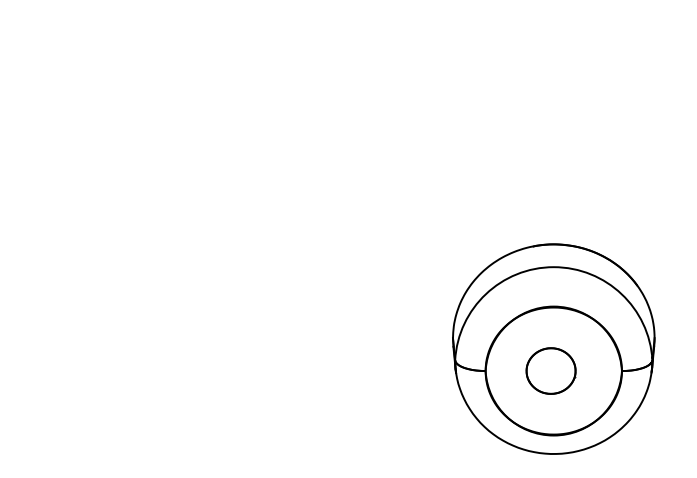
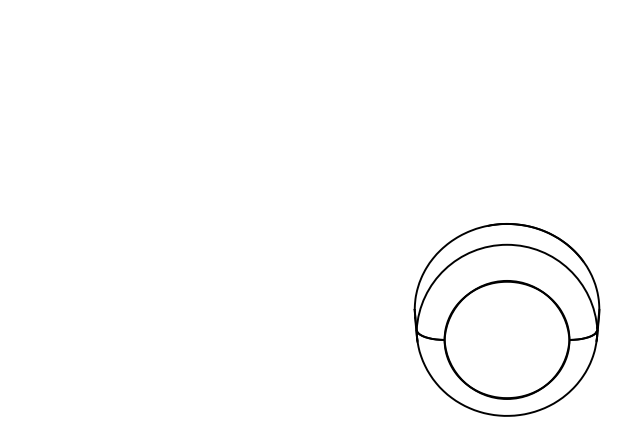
part: (551, 370) -> (504, 339), removed

